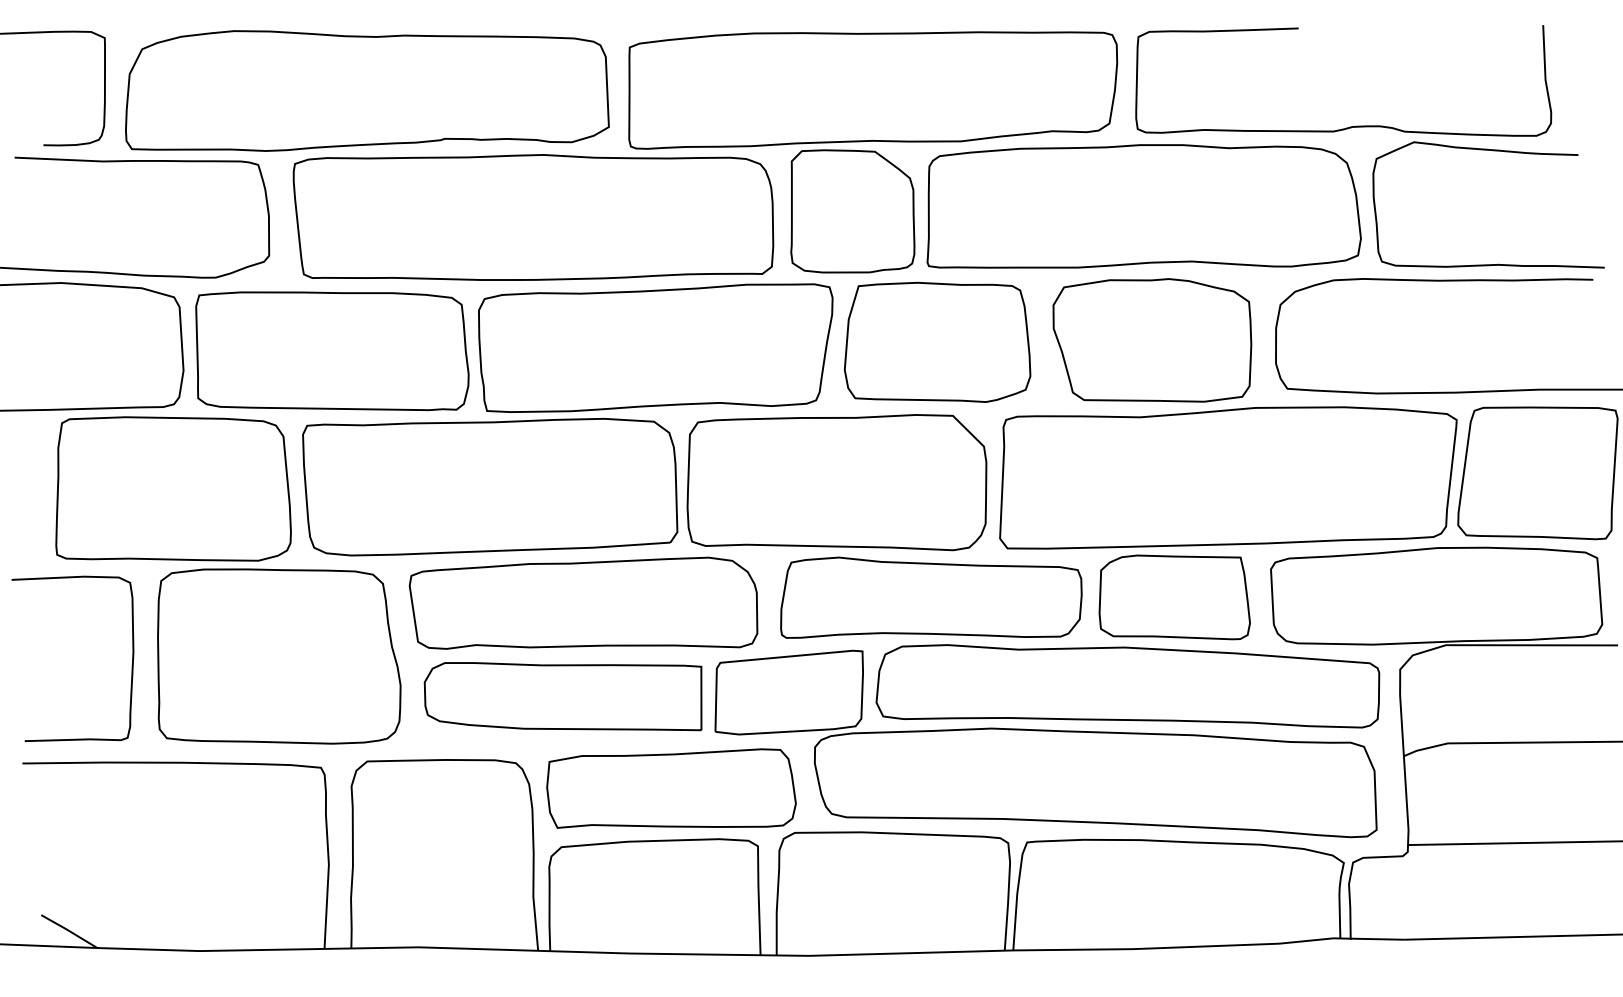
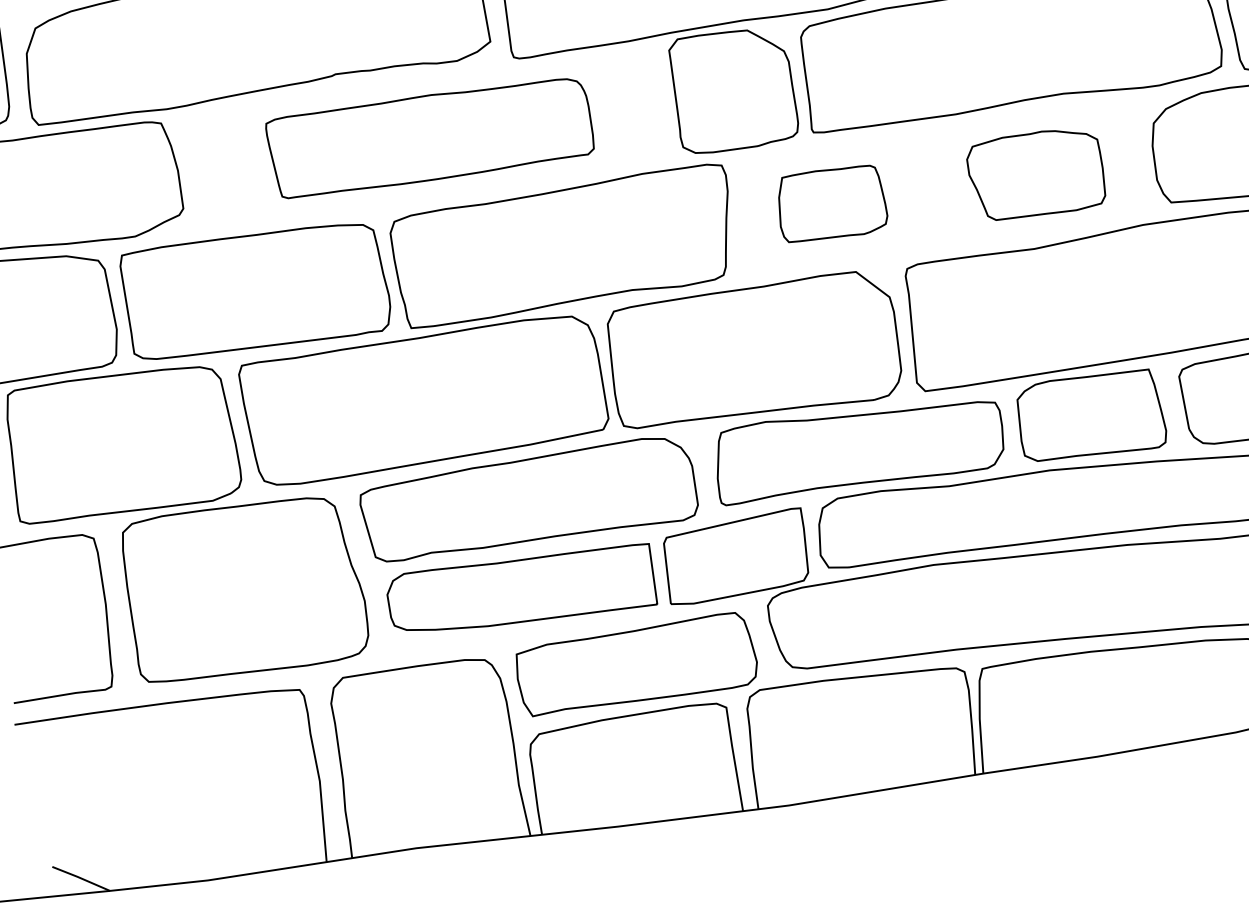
part: (533, 217) -> (430, 137), size x0.7
part: (1152, 340) -> (1036, 174), size x0.7
part: (937, 341) -> (831, 203), size x0.6

